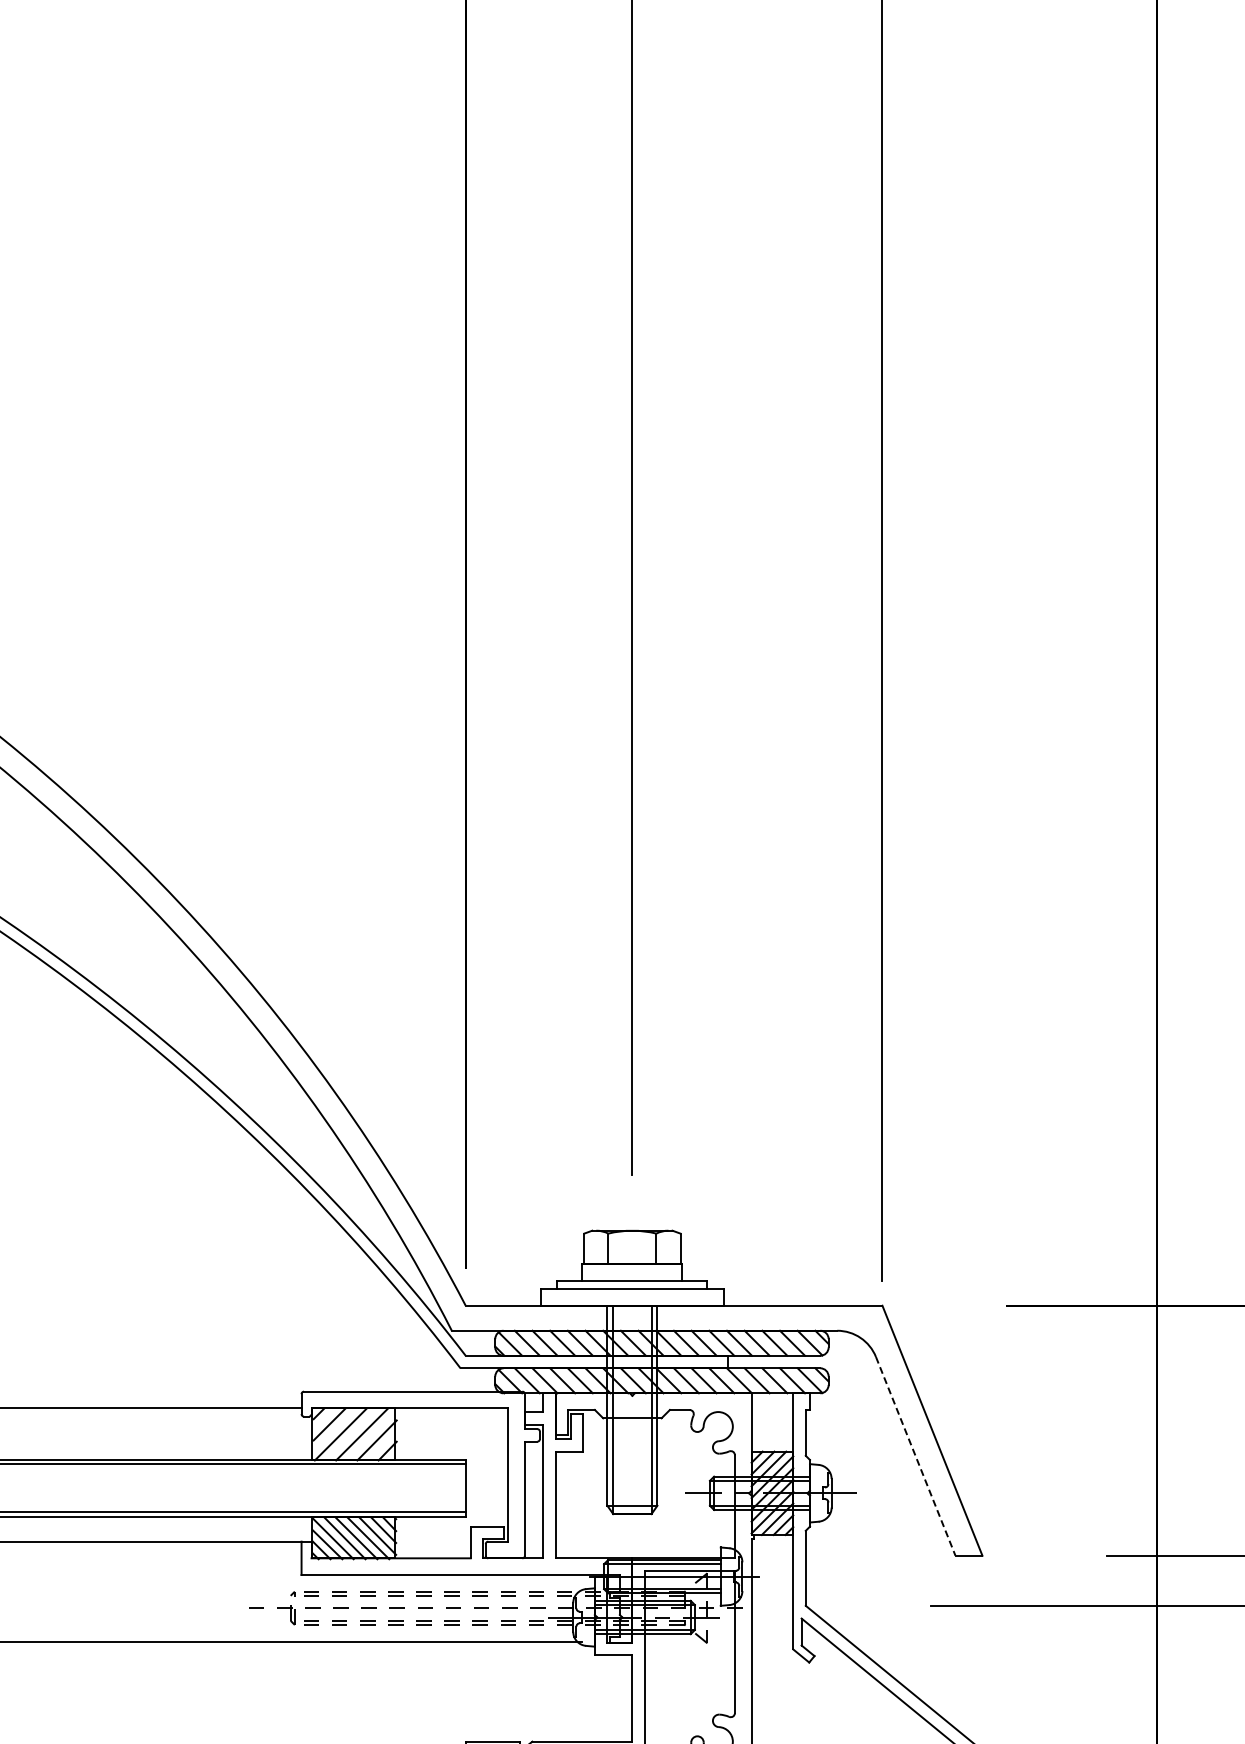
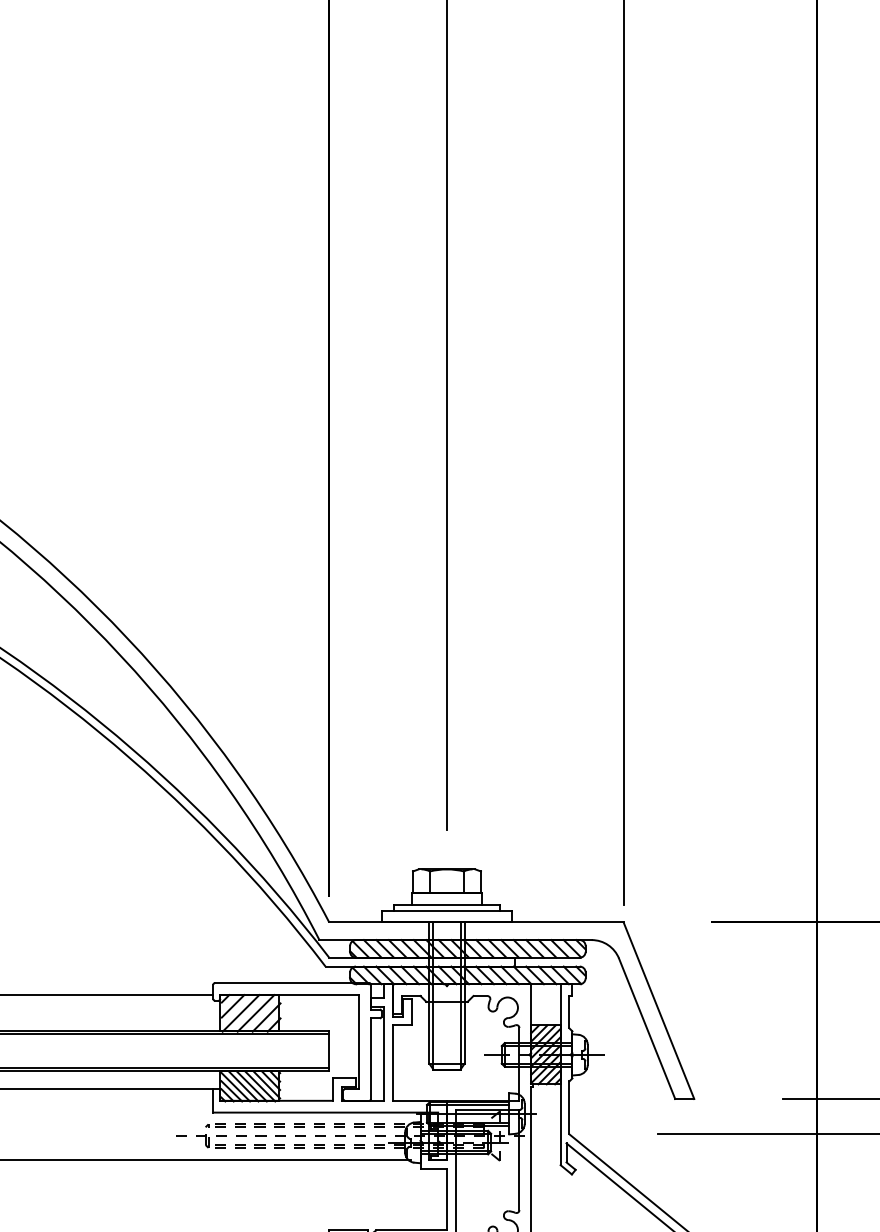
line: (915, 1456) -> (646, 1028), dashed -> solid

